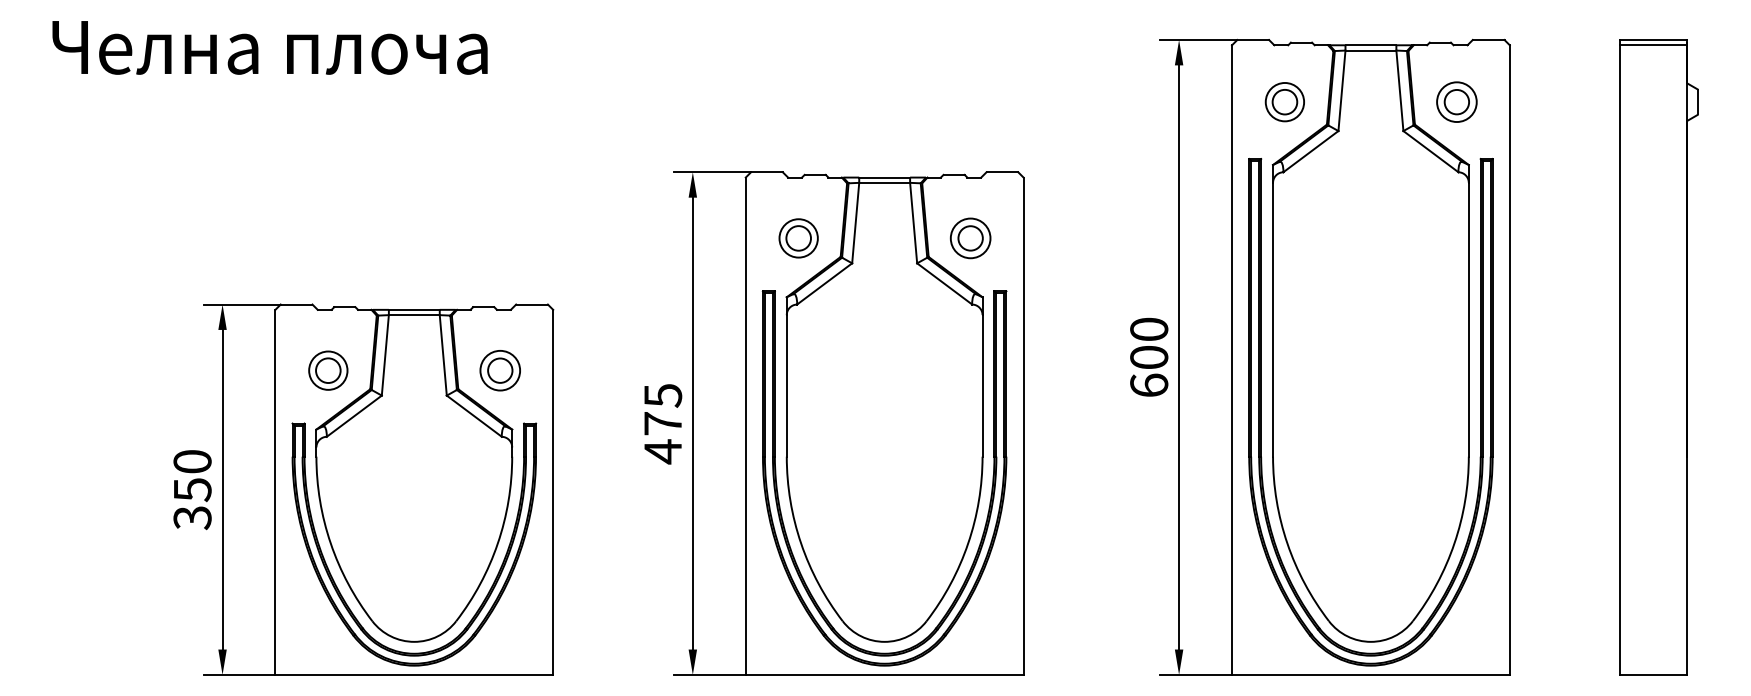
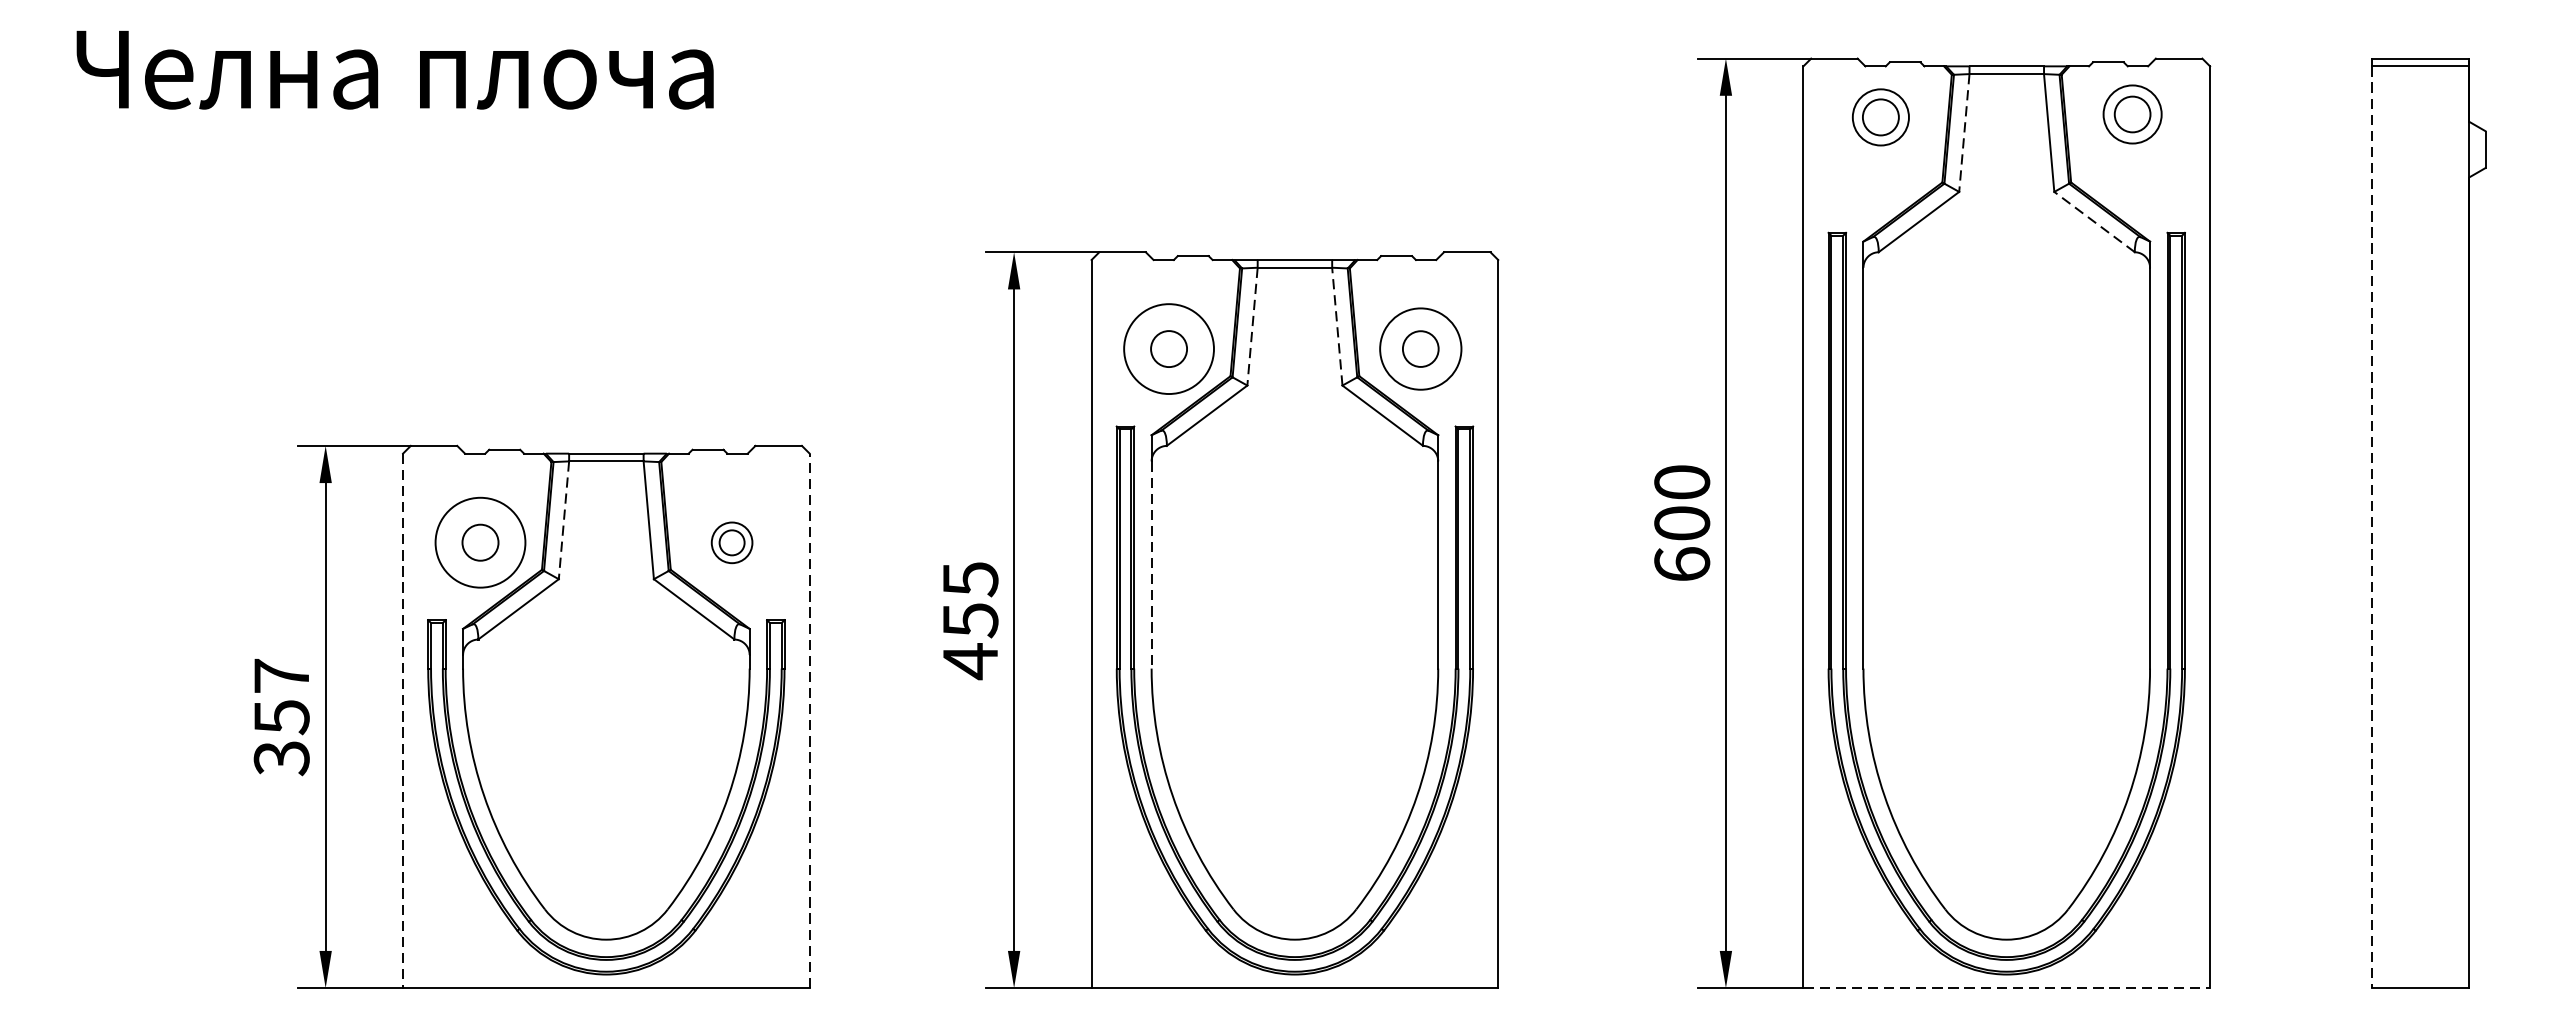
line: (1341, 91) -> (1963, 134), solid -> dashed
part: (1456, 101) -> (2132, 113), moved
part: (1284, 102) -> (1880, 117), moved
line: (1430, 151) -> (2093, 221), solid -> dashed
line: (913, 222) -> (1337, 325), solid -> dashed
line: (855, 223) -> (1252, 327), solid -> dashed
circle: (798, 238) -> (1168, 349), size x1.6
circle: (970, 238) -> (1420, 349), size x1.4
line: (385, 355) -> (564, 520), solid -> dashed
line: (1620, 360) -> (2372, 527), solid -> dashed
circle: (328, 370) -> (480, 542), size x1.6
part: (499, 370) -> (731, 542), size x0.7
line: (786, 385) -> (1151, 564), solid -> dashed
text: (663, 423) -> (971, 620), 475 -> 455
text: (192, 461) -> (281, 675), 350 -> 357
line: (275, 492) -> (403, 721), solid -> dashed
line: (553, 492) -> (810, 721), solid -> dashed
line: (1370, 674) -> (2006, 987), solid -> dashed

